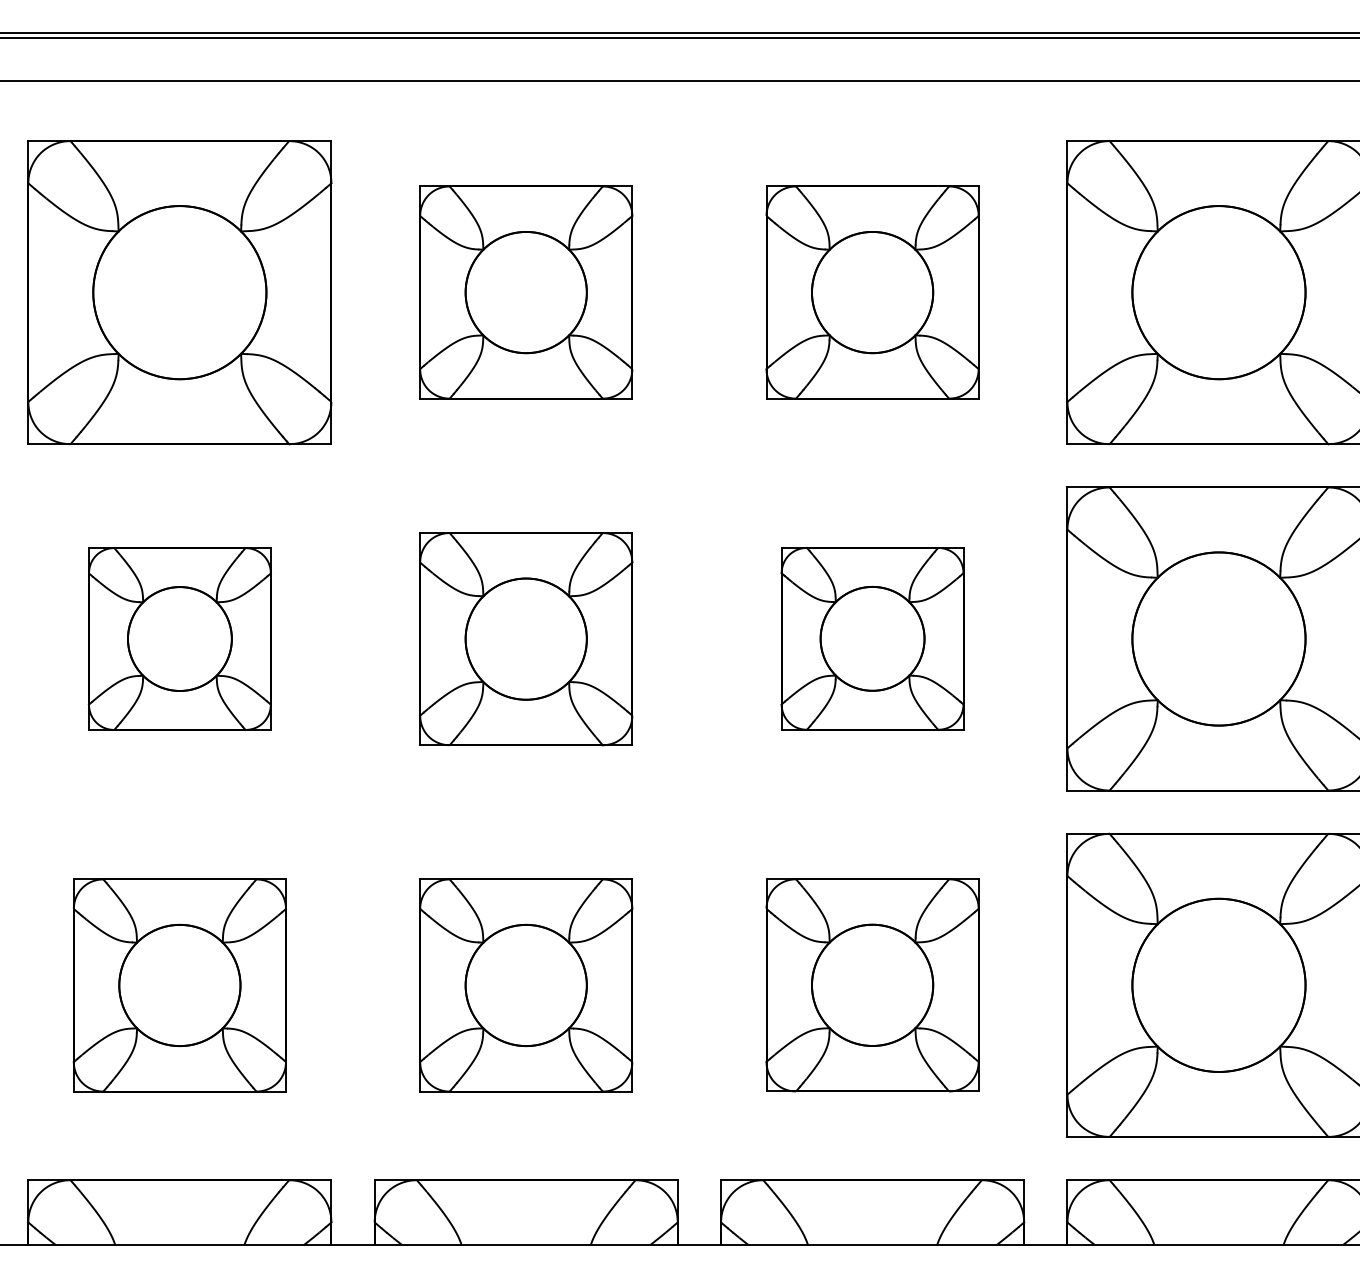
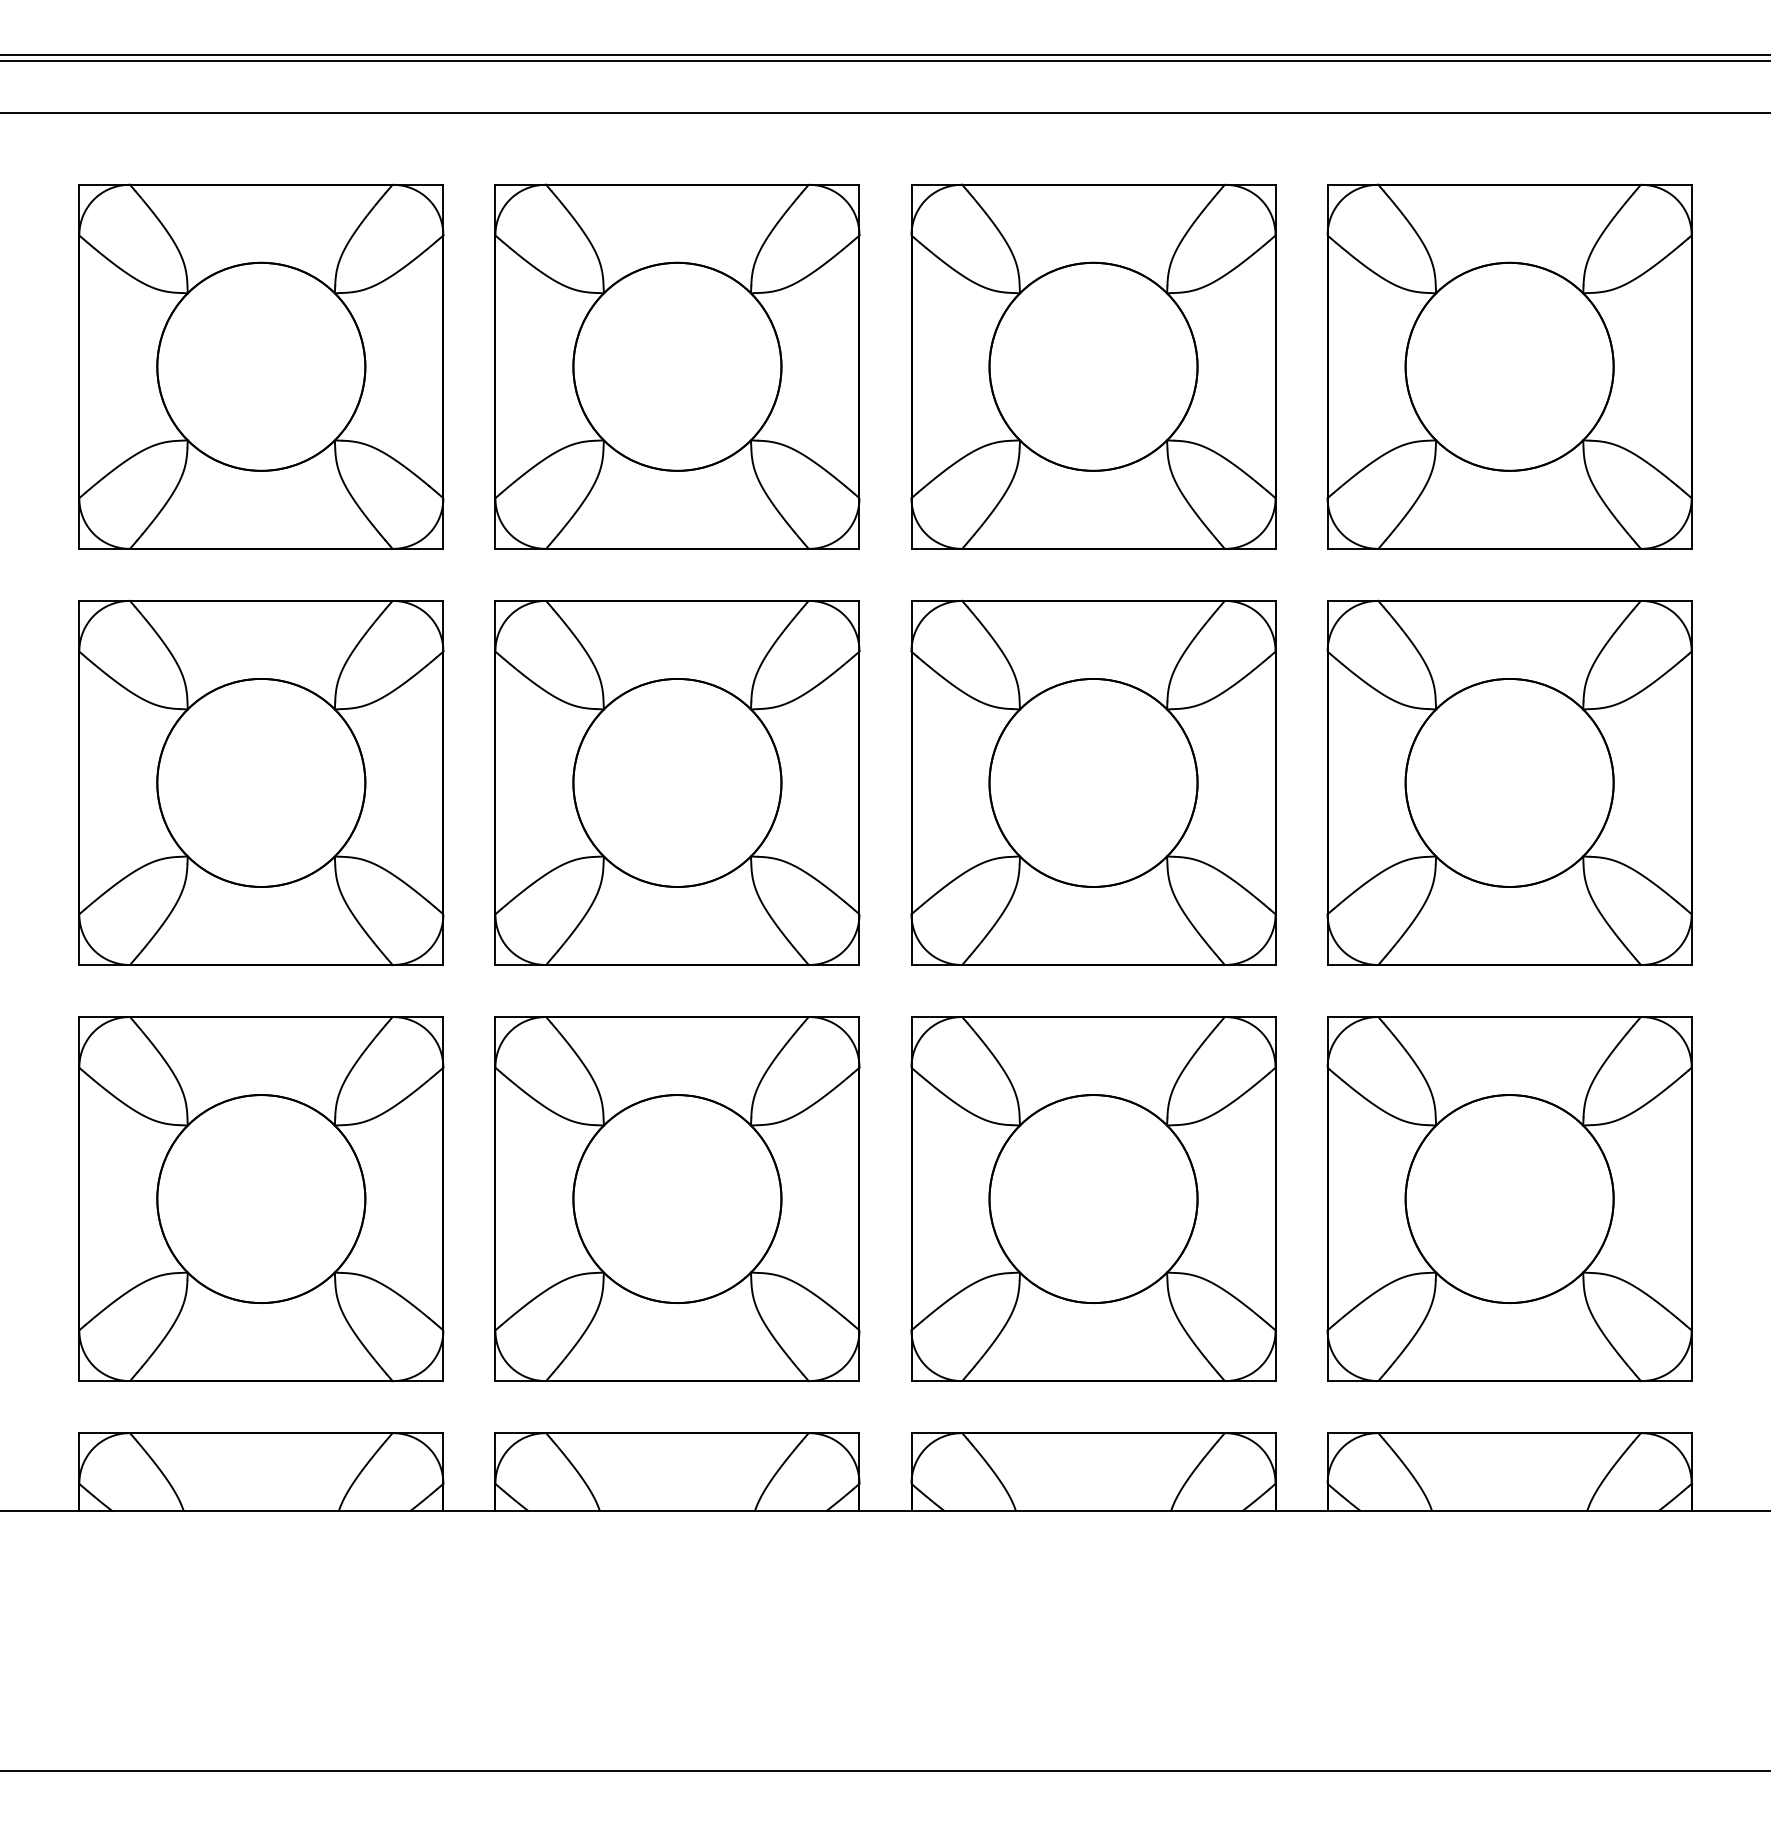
part: (526, 292) -> (677, 366), size x1.43
part: (872, 292) -> (1093, 366), size x1.43
part: (180, 638) -> (261, 782), size x1.67
part: (872, 638) -> (1093, 782), size x1.67
part: (526, 639) -> (677, 783), size x1.43
part: (872, 984) -> (1093, 1198), size x1.43
part: (180, 985) -> (261, 1199), size x1.43
part: (526, 985) -> (677, 1199), size x1.43

